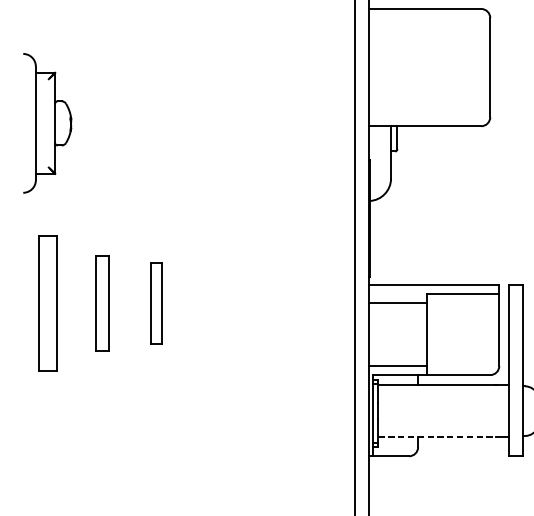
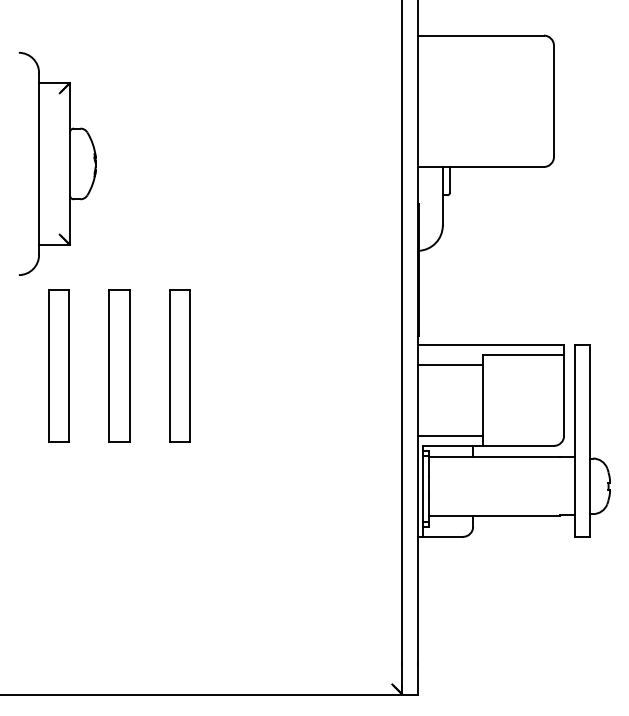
part: (47, 123) -> (57, 163), size x1.43
part: (102, 303) -> (119, 365), size x1.43
part: (156, 303) -> (179, 365), size x1.67
line: (437, 437) -> (494, 515), dashed -> solid

